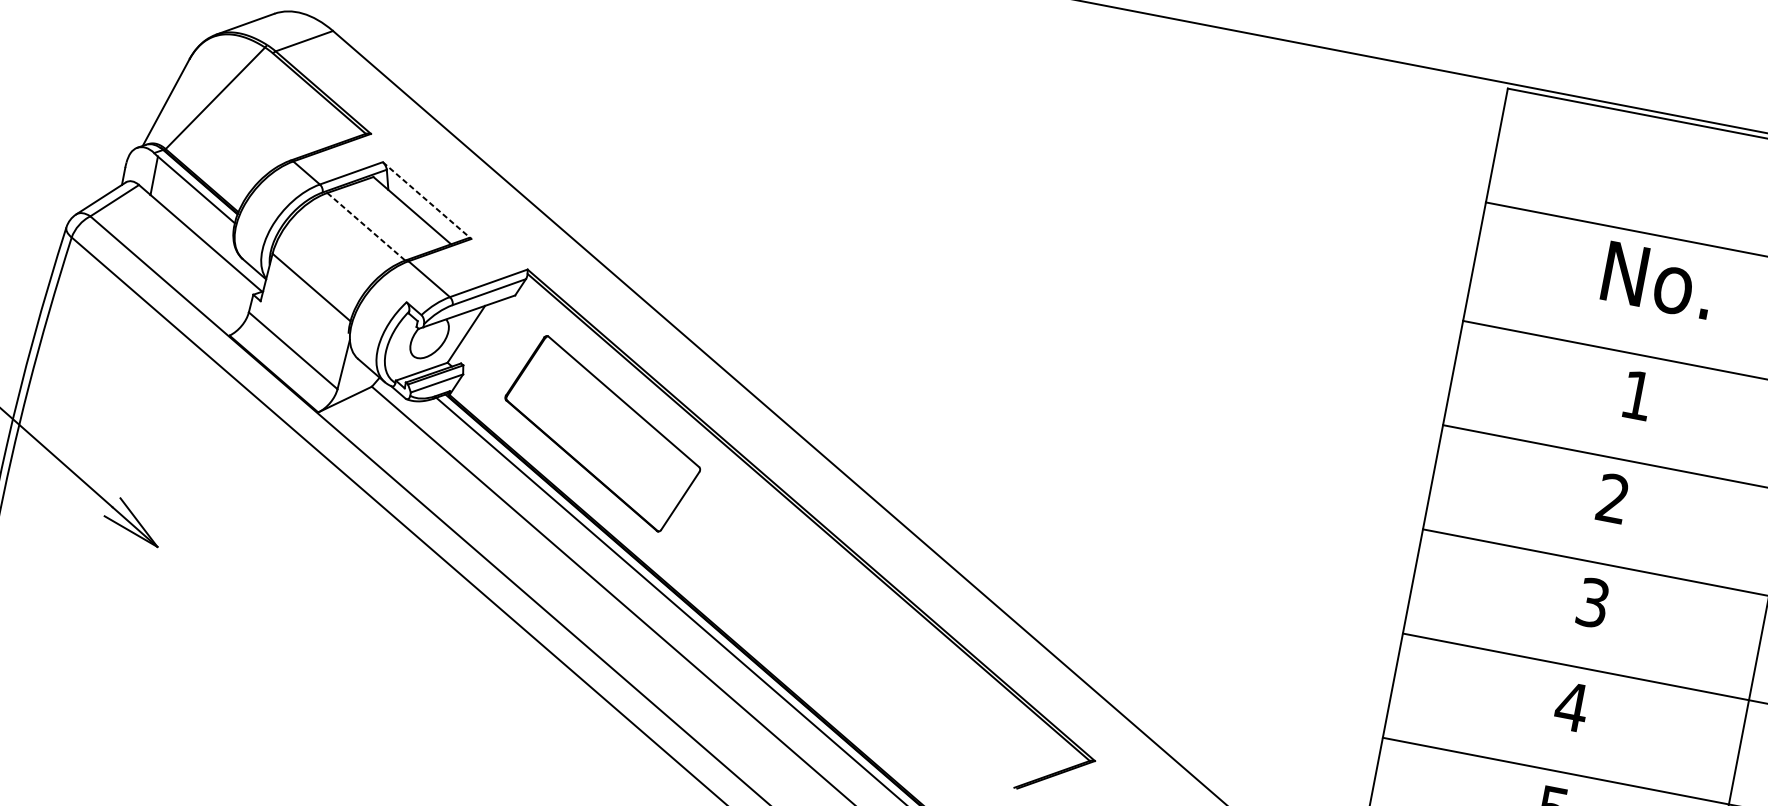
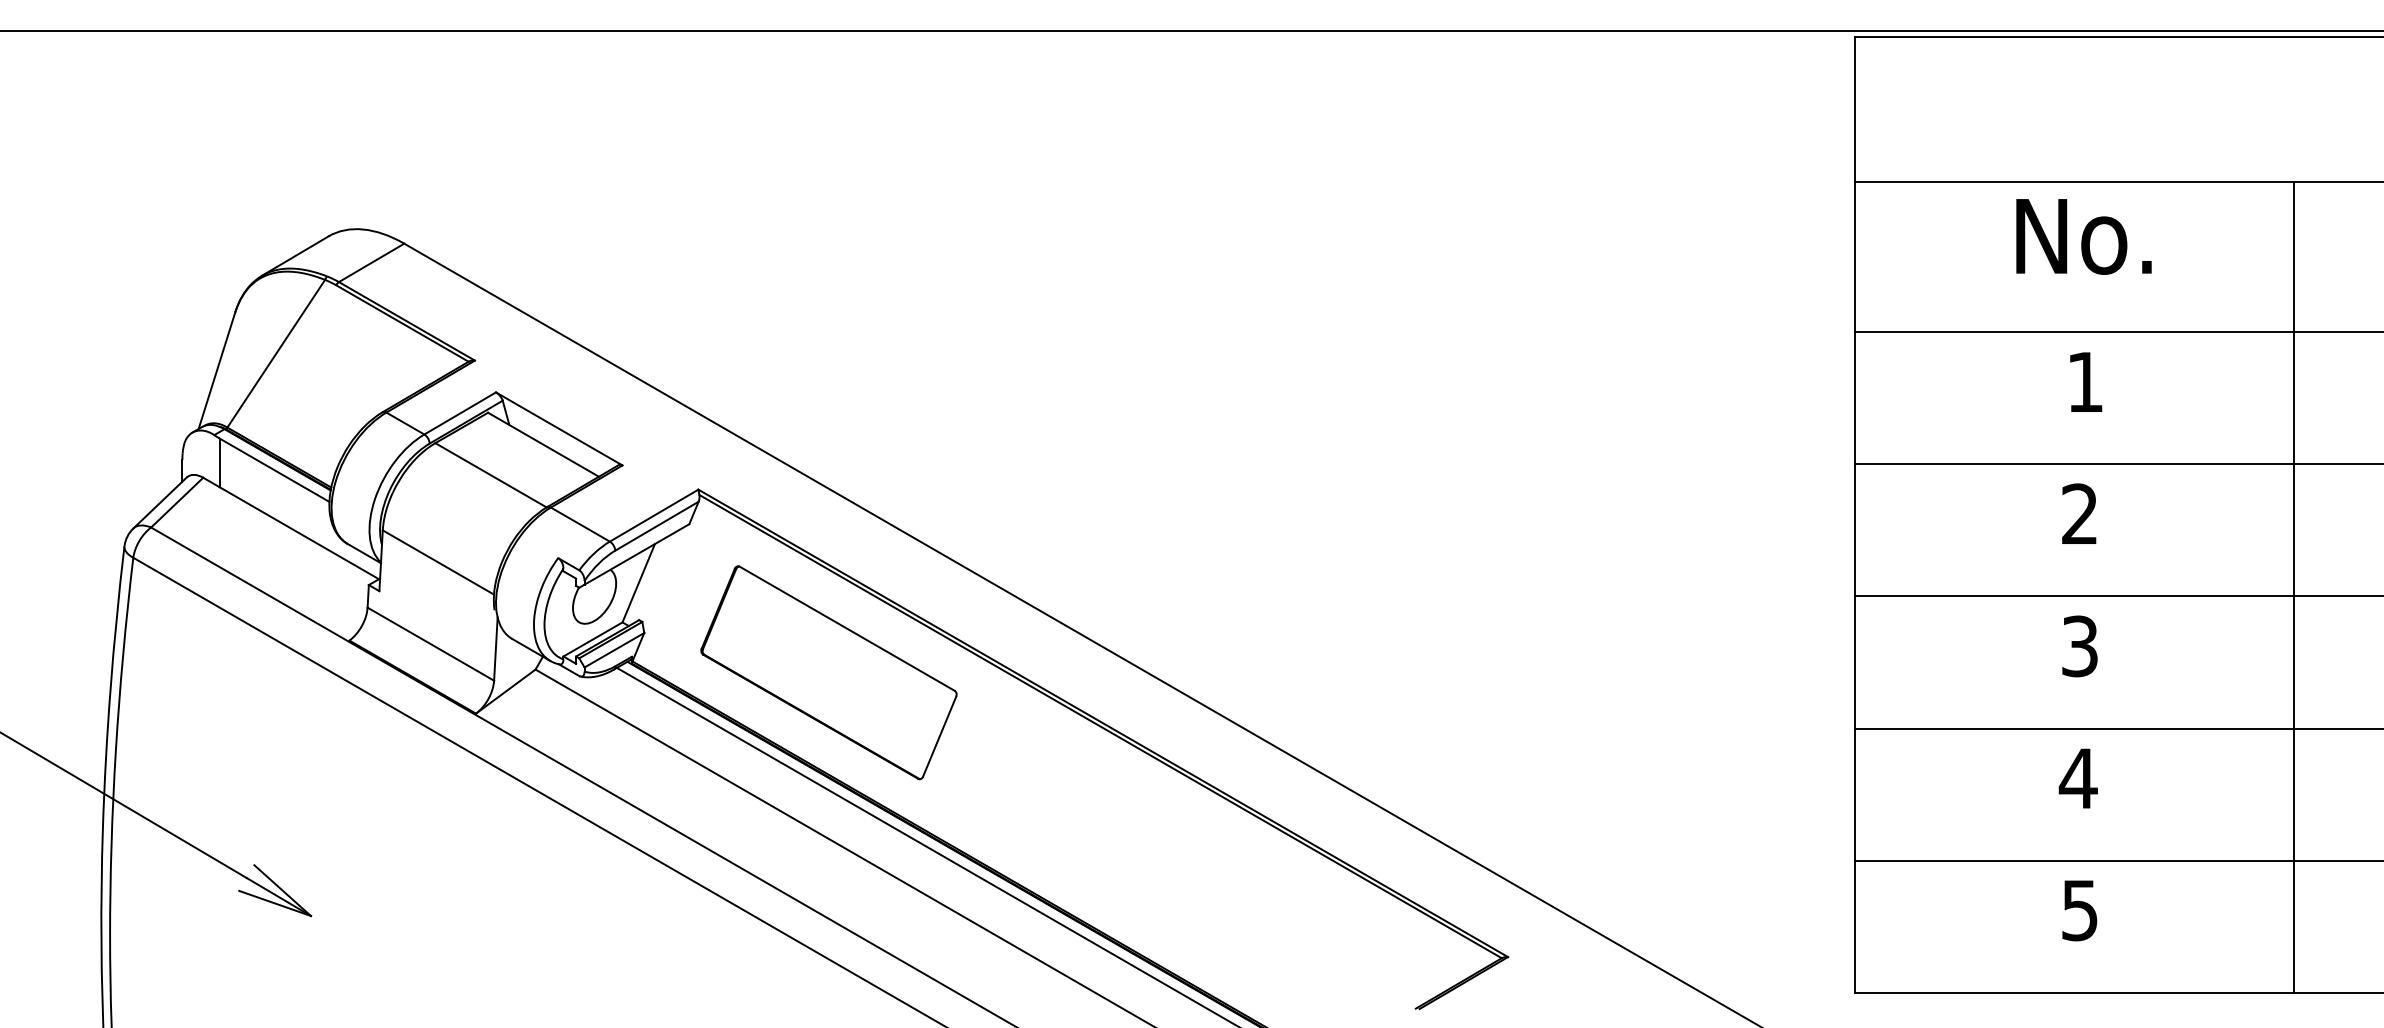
line: (427, 201) -> (559, 429), dashed -> solid
line: (366, 227) -> (491, 475), dashed -> solid

